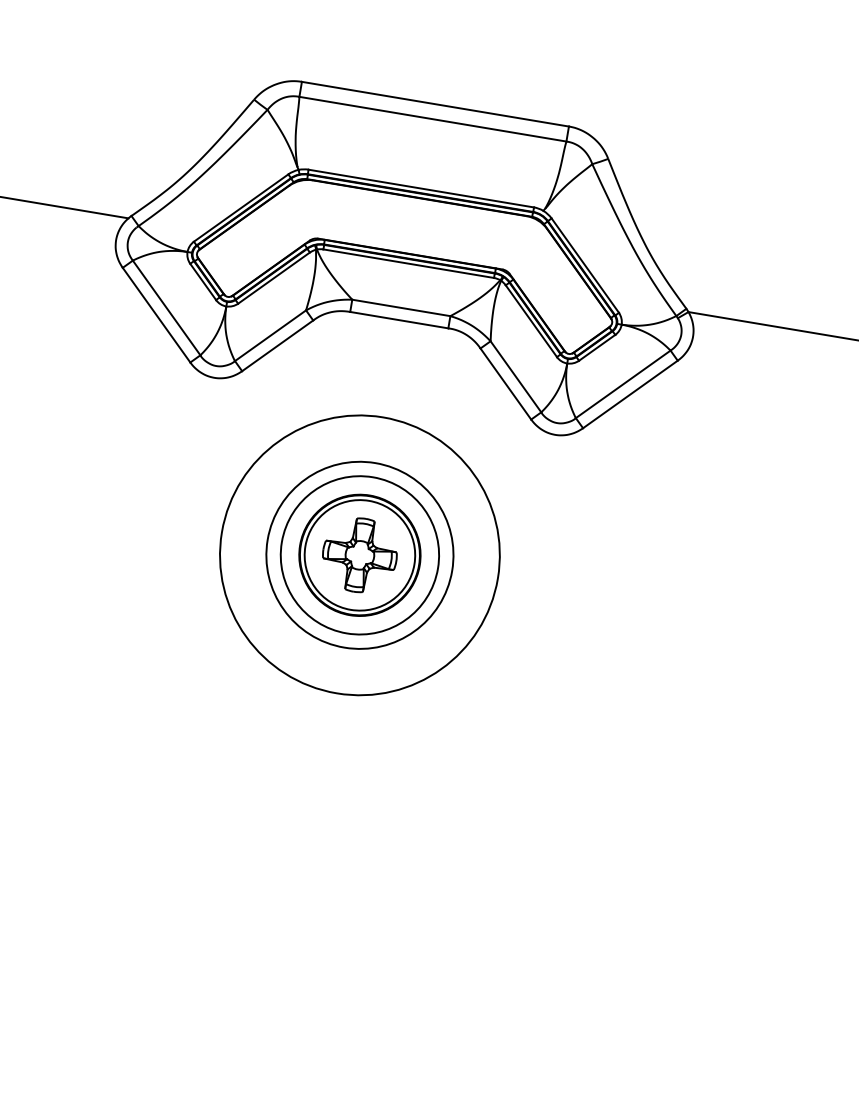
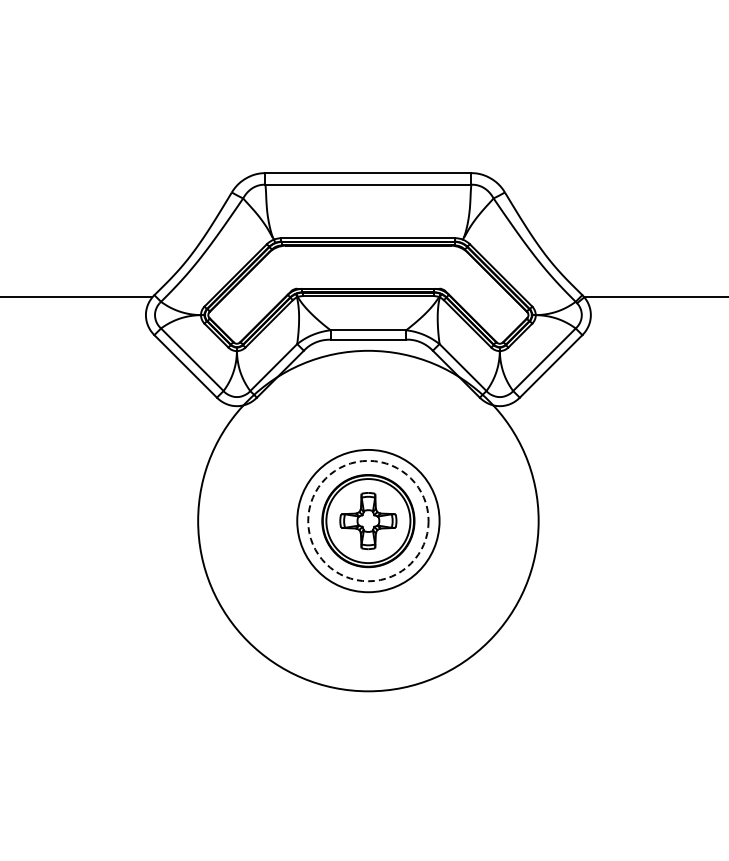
circle: (360, 554) -> (368, 520), size x1.6
circle: (360, 554) -> (368, 520), solid -> dashed

